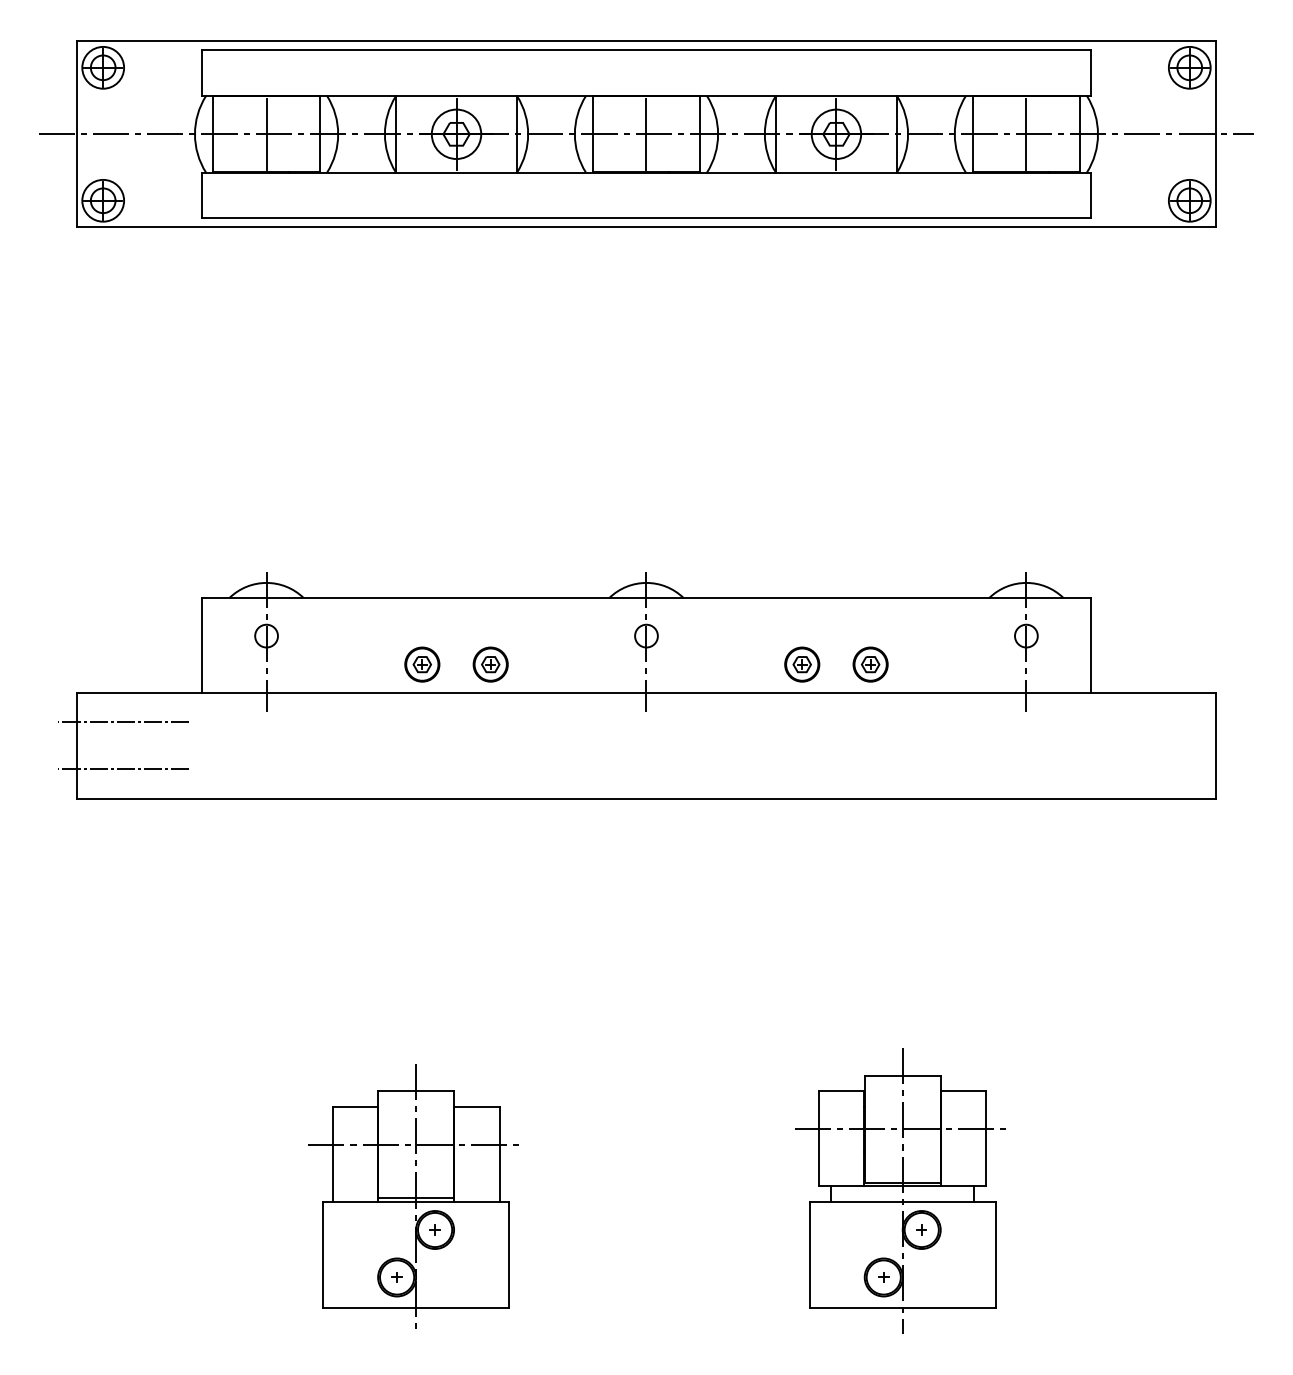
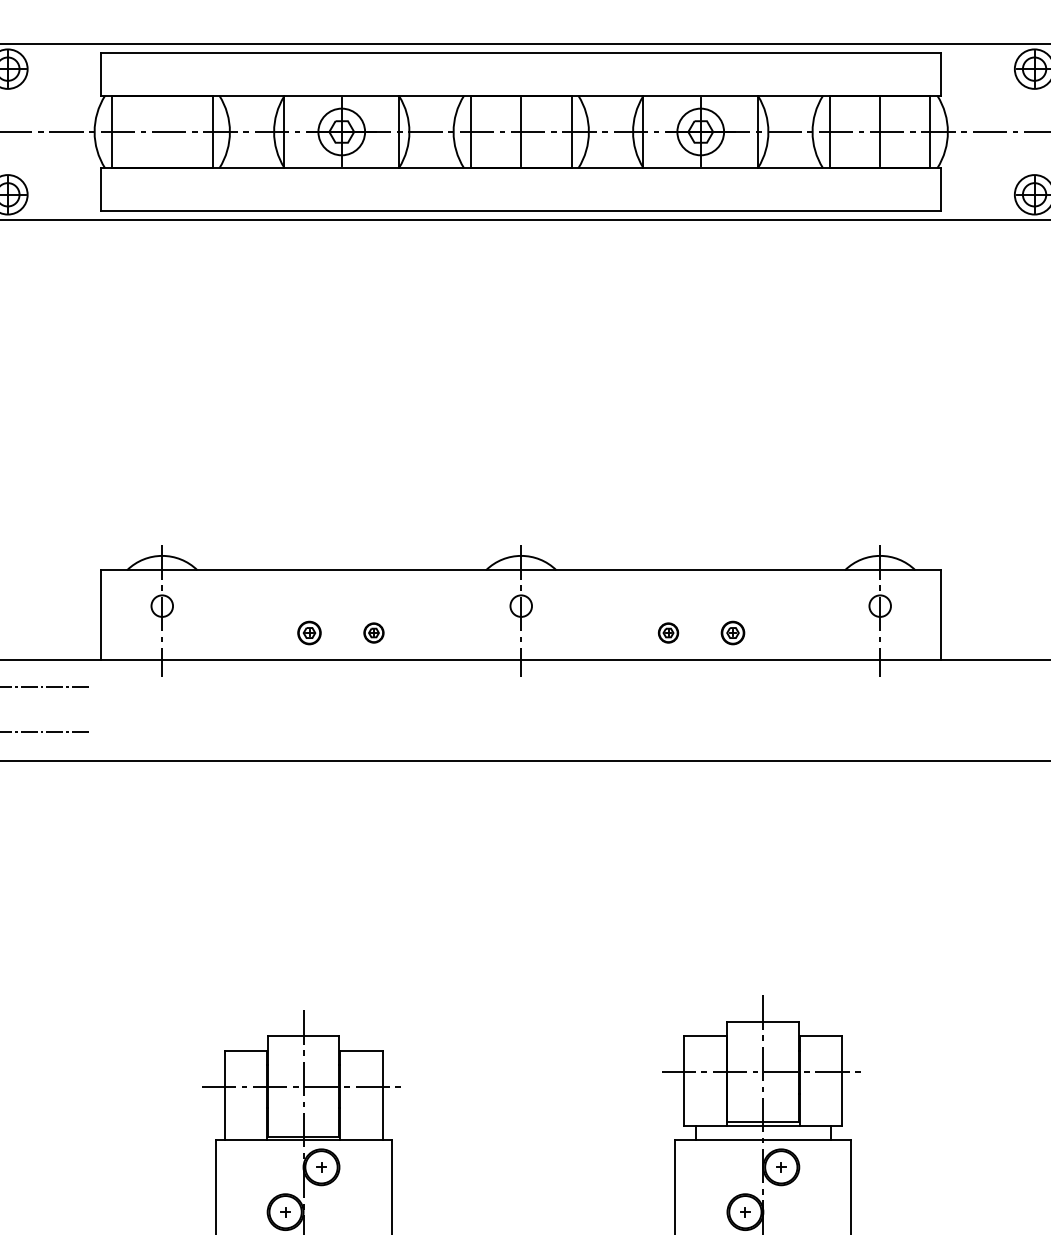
line: (266, 133) -> (162, 131), removed
part: (422, 664) -> (309, 632), size x0.7
part: (490, 664) -> (373, 632), size x0.6
part: (802, 664) -> (668, 632), size x0.6
part: (870, 664) -> (732, 632), size x0.7

